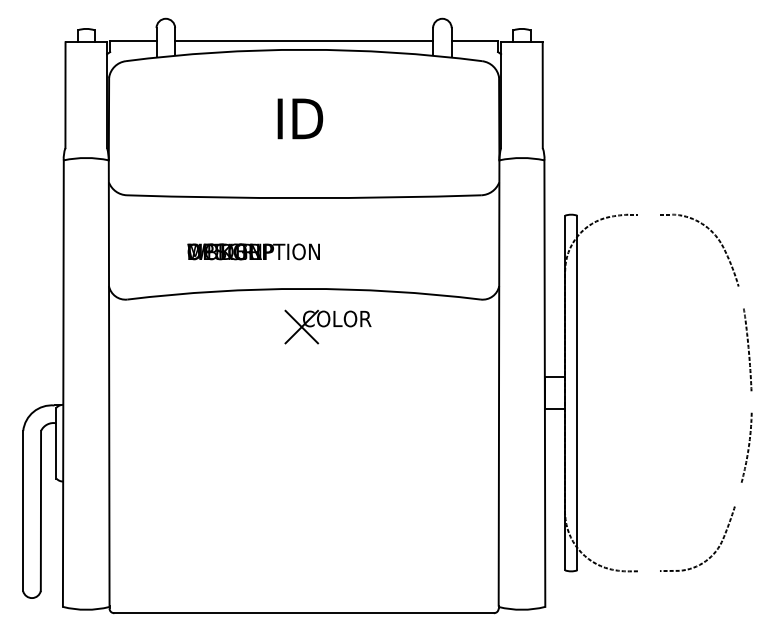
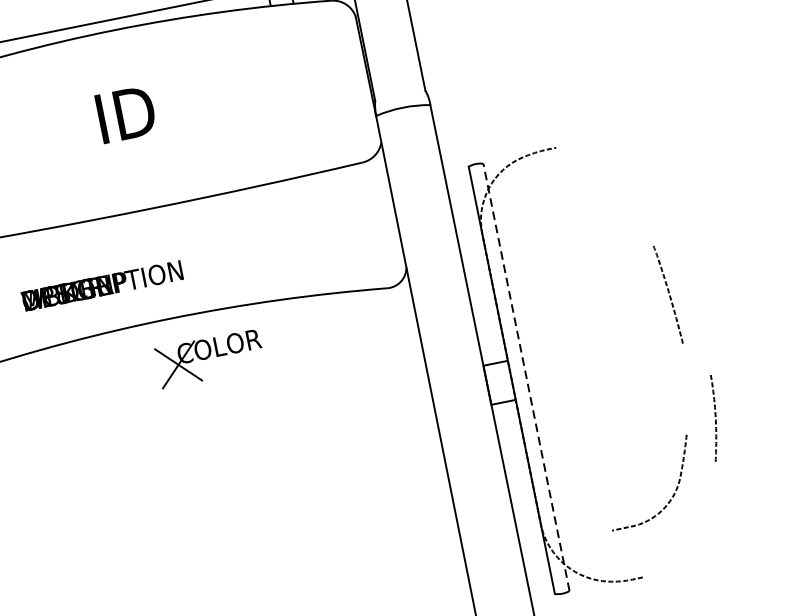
curve: (715, 237) -> (655, 156), removed
curve: (747, 348) -> (667, 293), moved
line: (577, 392) -> (526, 376), solid -> dashed
curve: (748, 446) -> (715, 416), moved
curve: (713, 552) -> (672, 495), moved

